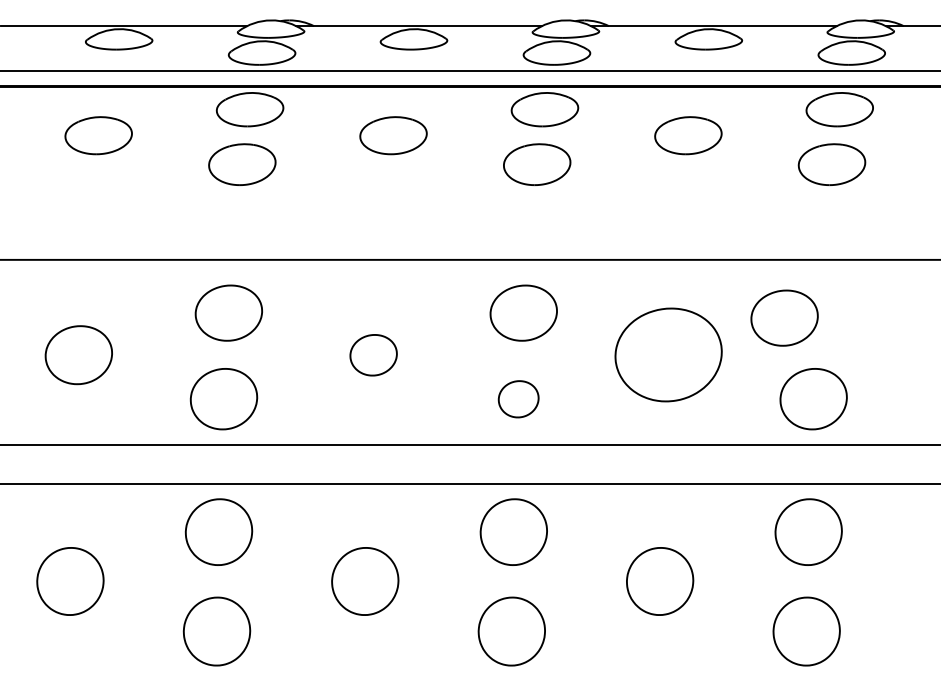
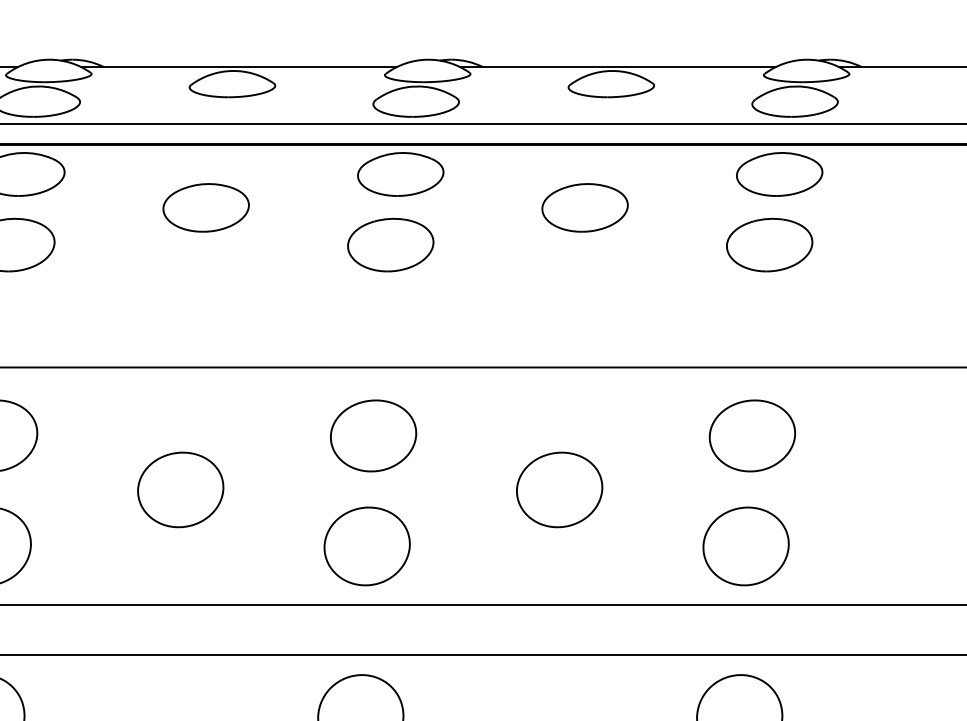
part: (784, 317) -> (752, 435), moved
part: (373, 355) -> (180, 490), size x1.43
part: (668, 355) -> (559, 490), size x0.62
part: (518, 399) -> (366, 546), size x1.67

